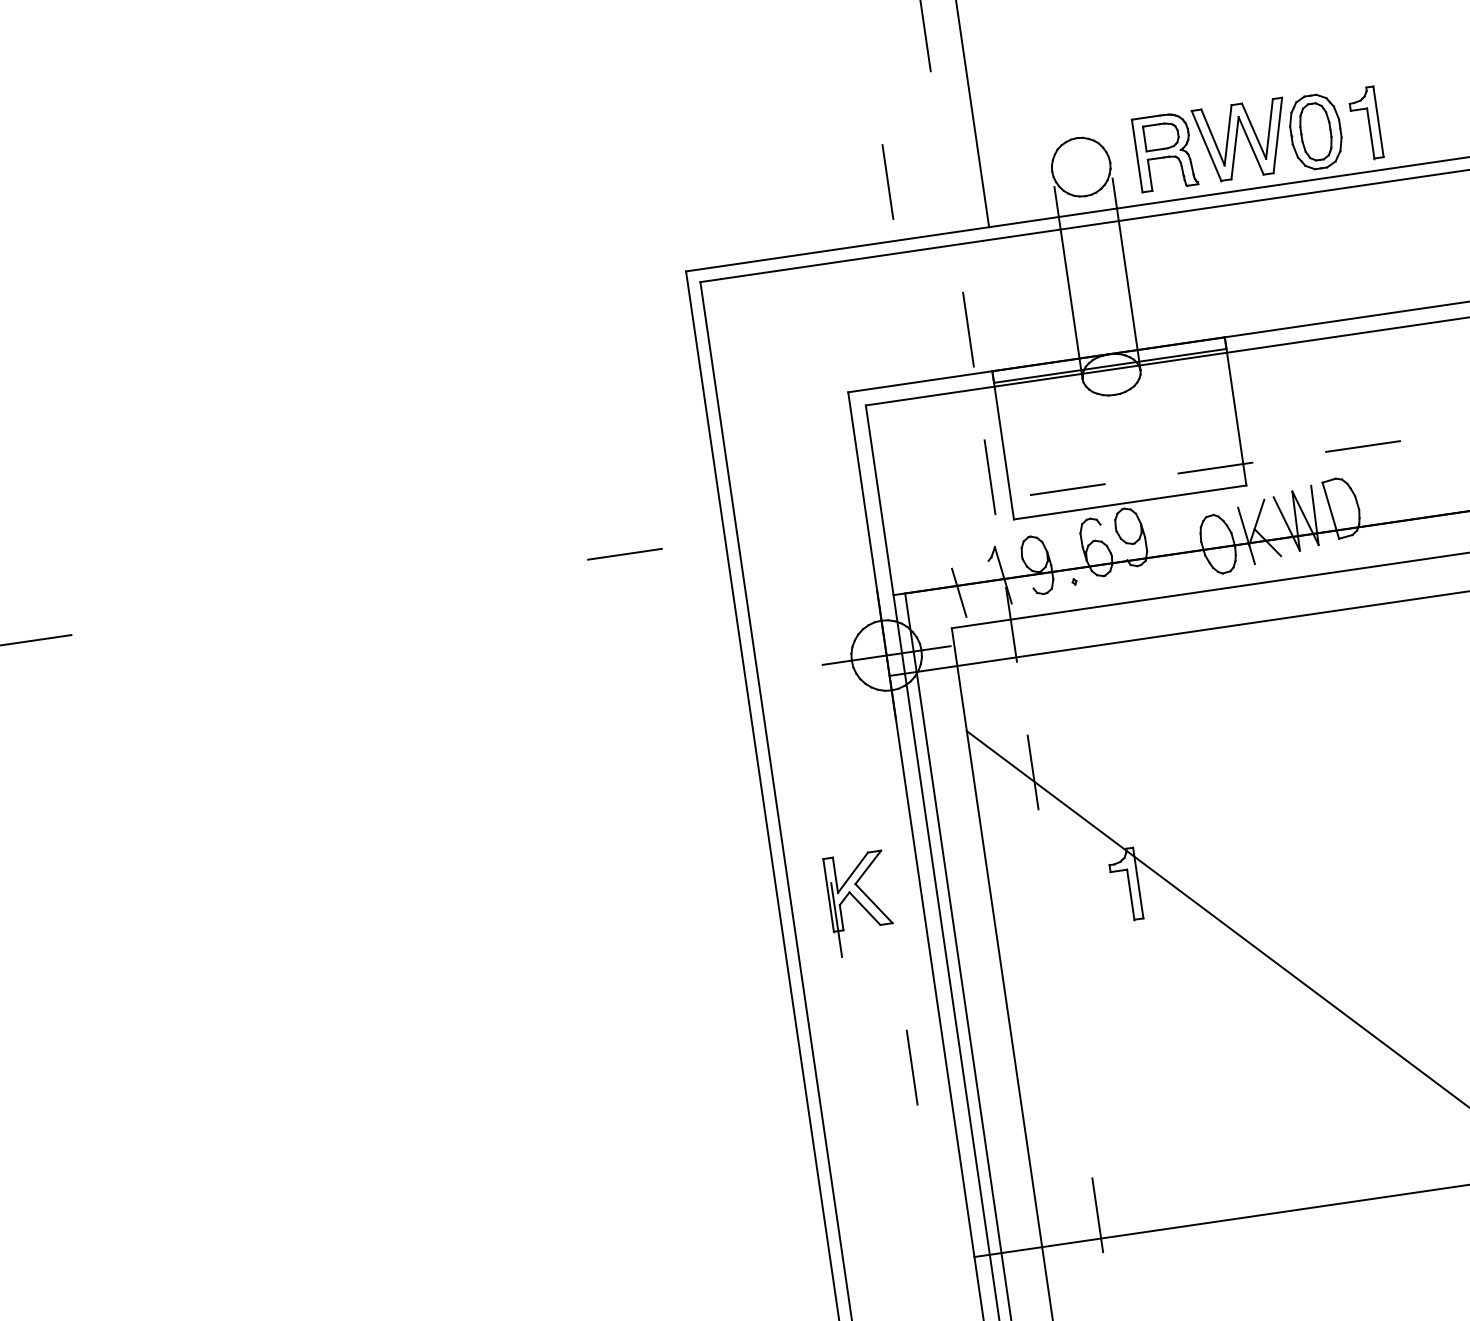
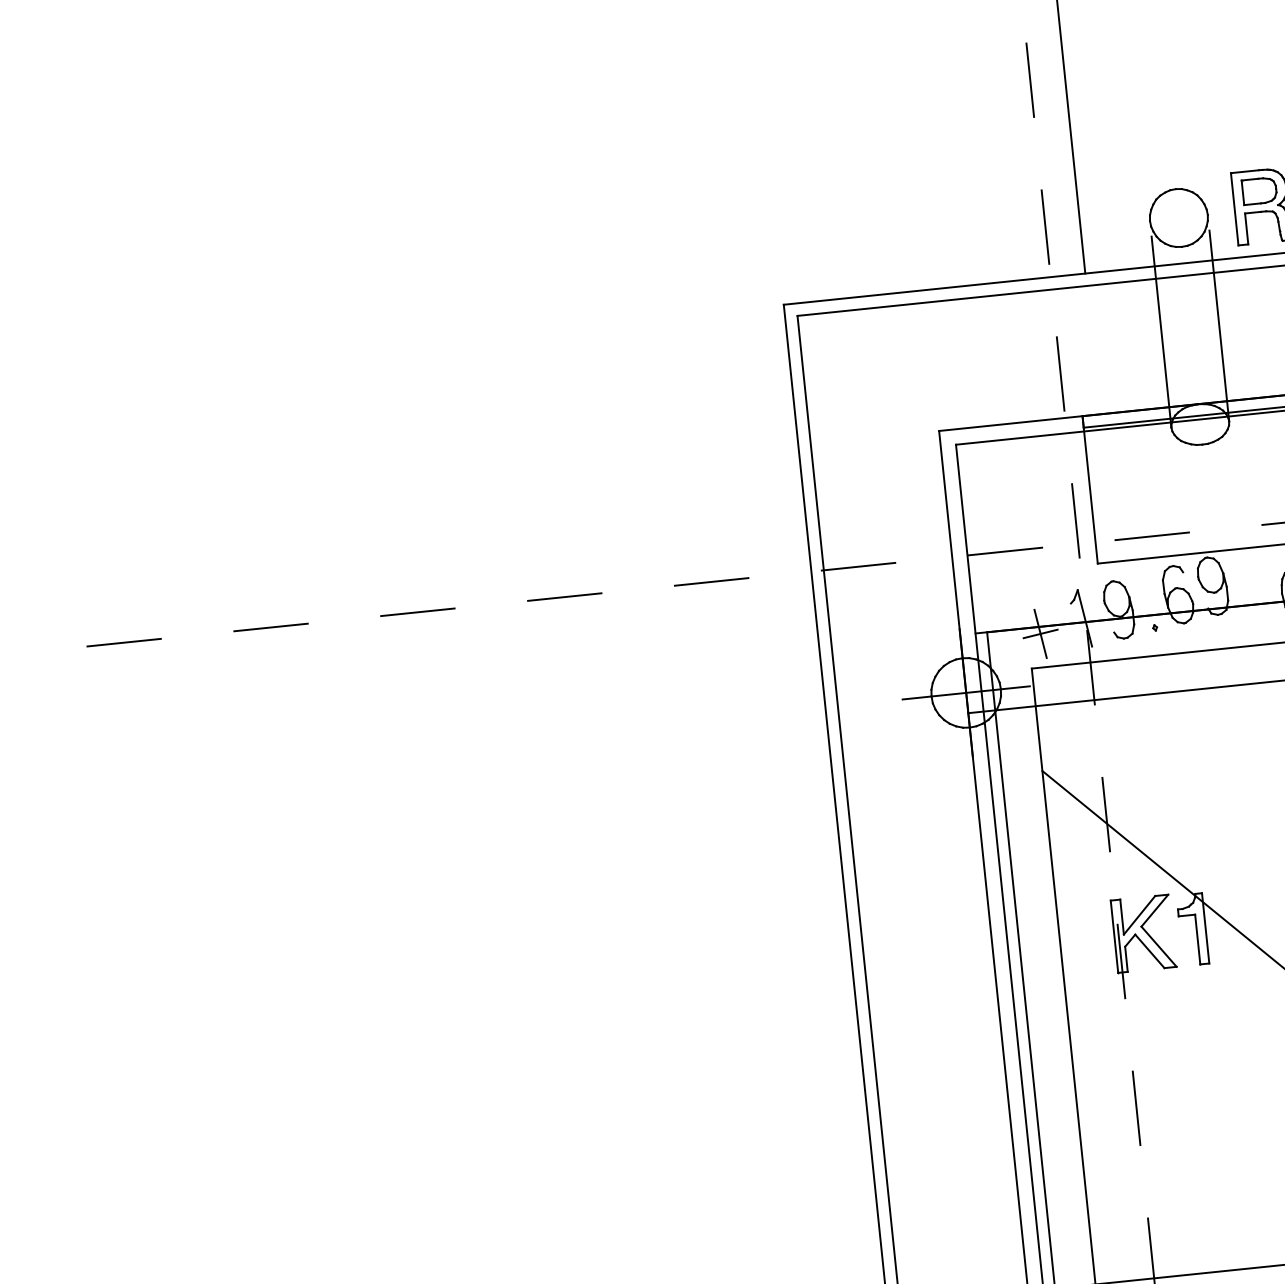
line: (887, 181) -> (1045, 226), moved
line: (920, 510) -> (1005, 550), added
line: (772, 532) -> (858, 566), added
line: (477, 575) -> (564, 596), added
line: (959, 592) -> (1040, 633), added
line: (329, 596) -> (417, 611), added
line: (182, 618) -> (271, 627), added
part: (857, 903) -> (1142, 945), moved
line: (911, 1067) -> (1135, 1108), moved

